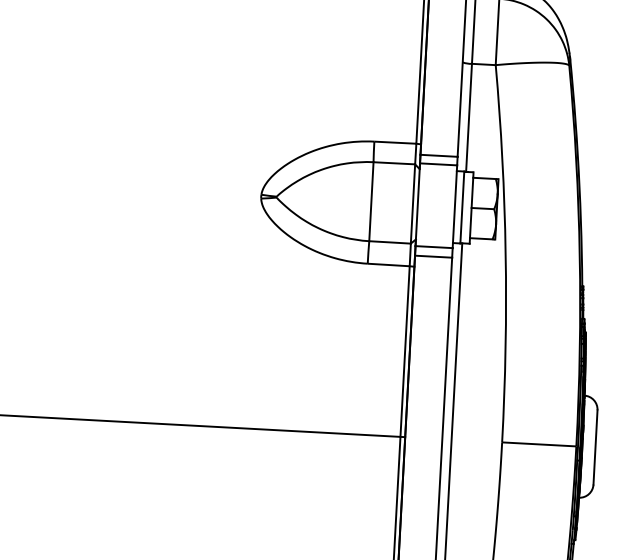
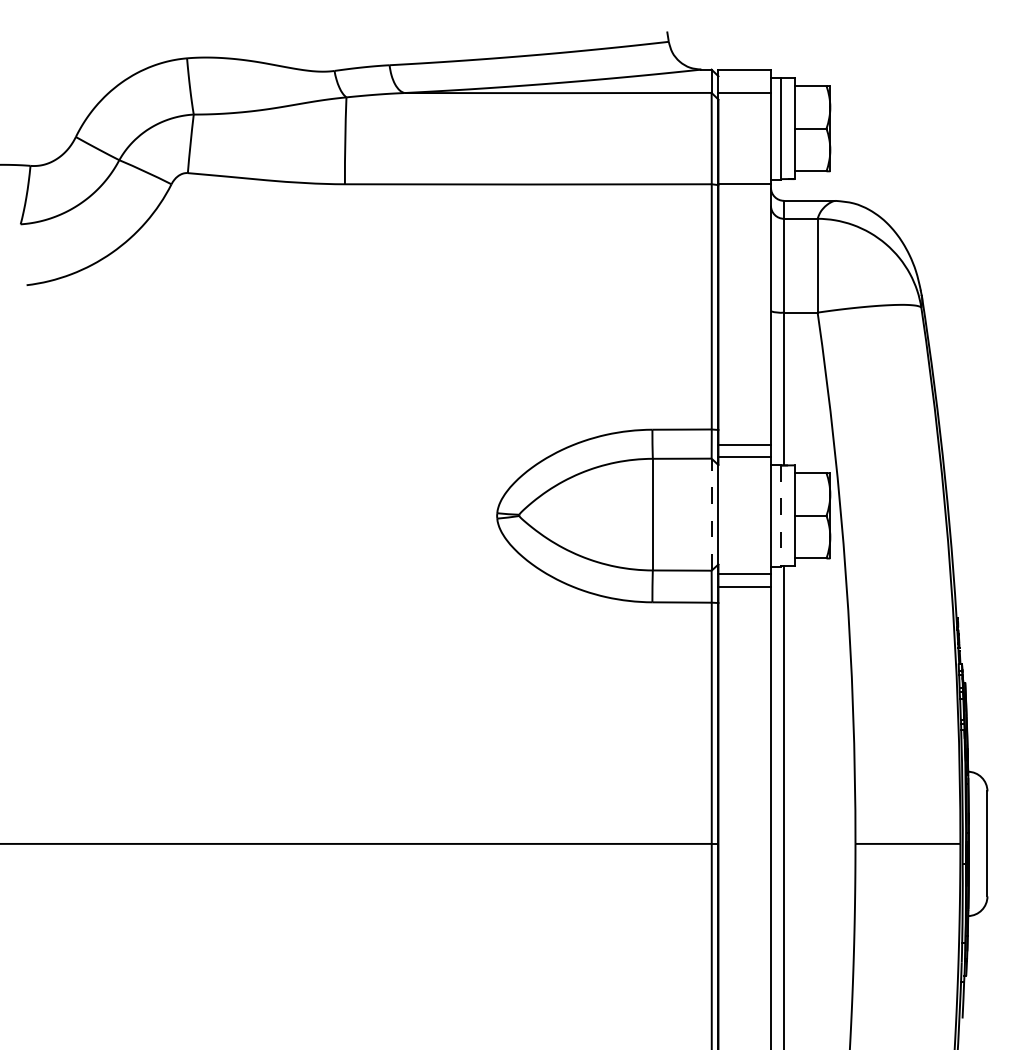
line: (412, 203) -> (711, 514), solid -> dashed
line: (462, 207) -> (781, 515), solid -> dashed

